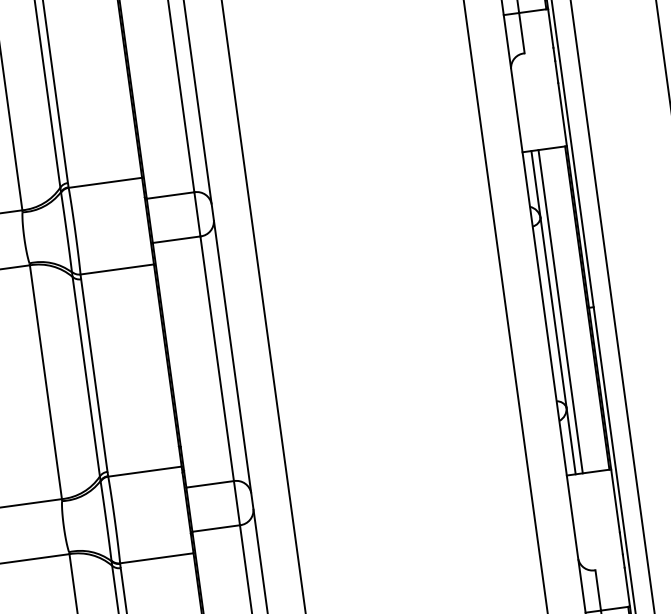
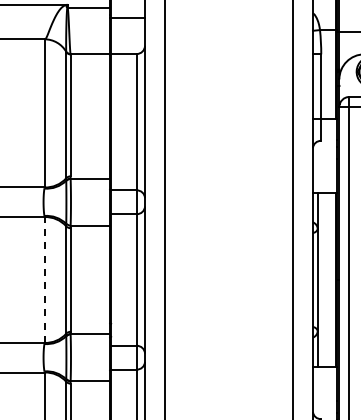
line: (560, 310) -> (321, 279), removed
line: (45, 381) -> (44, 279), solid -> dashed

